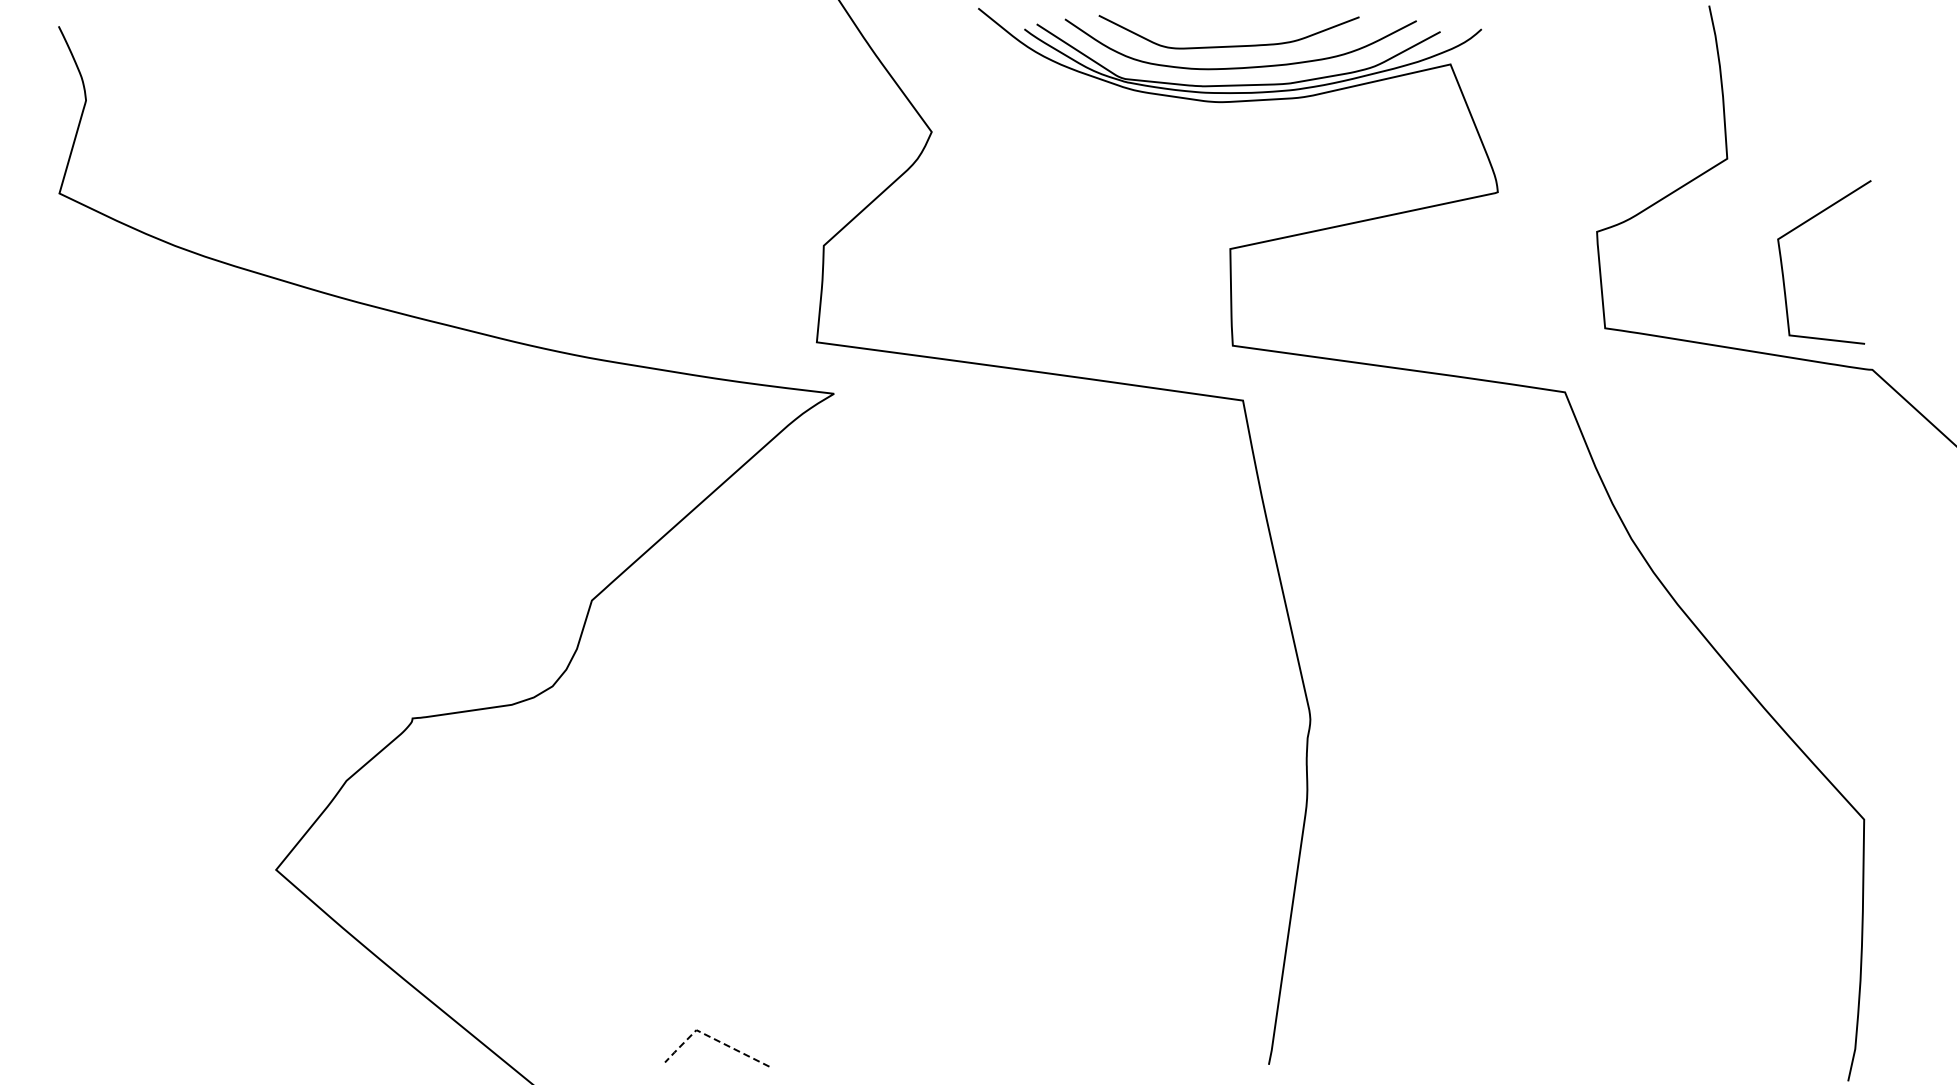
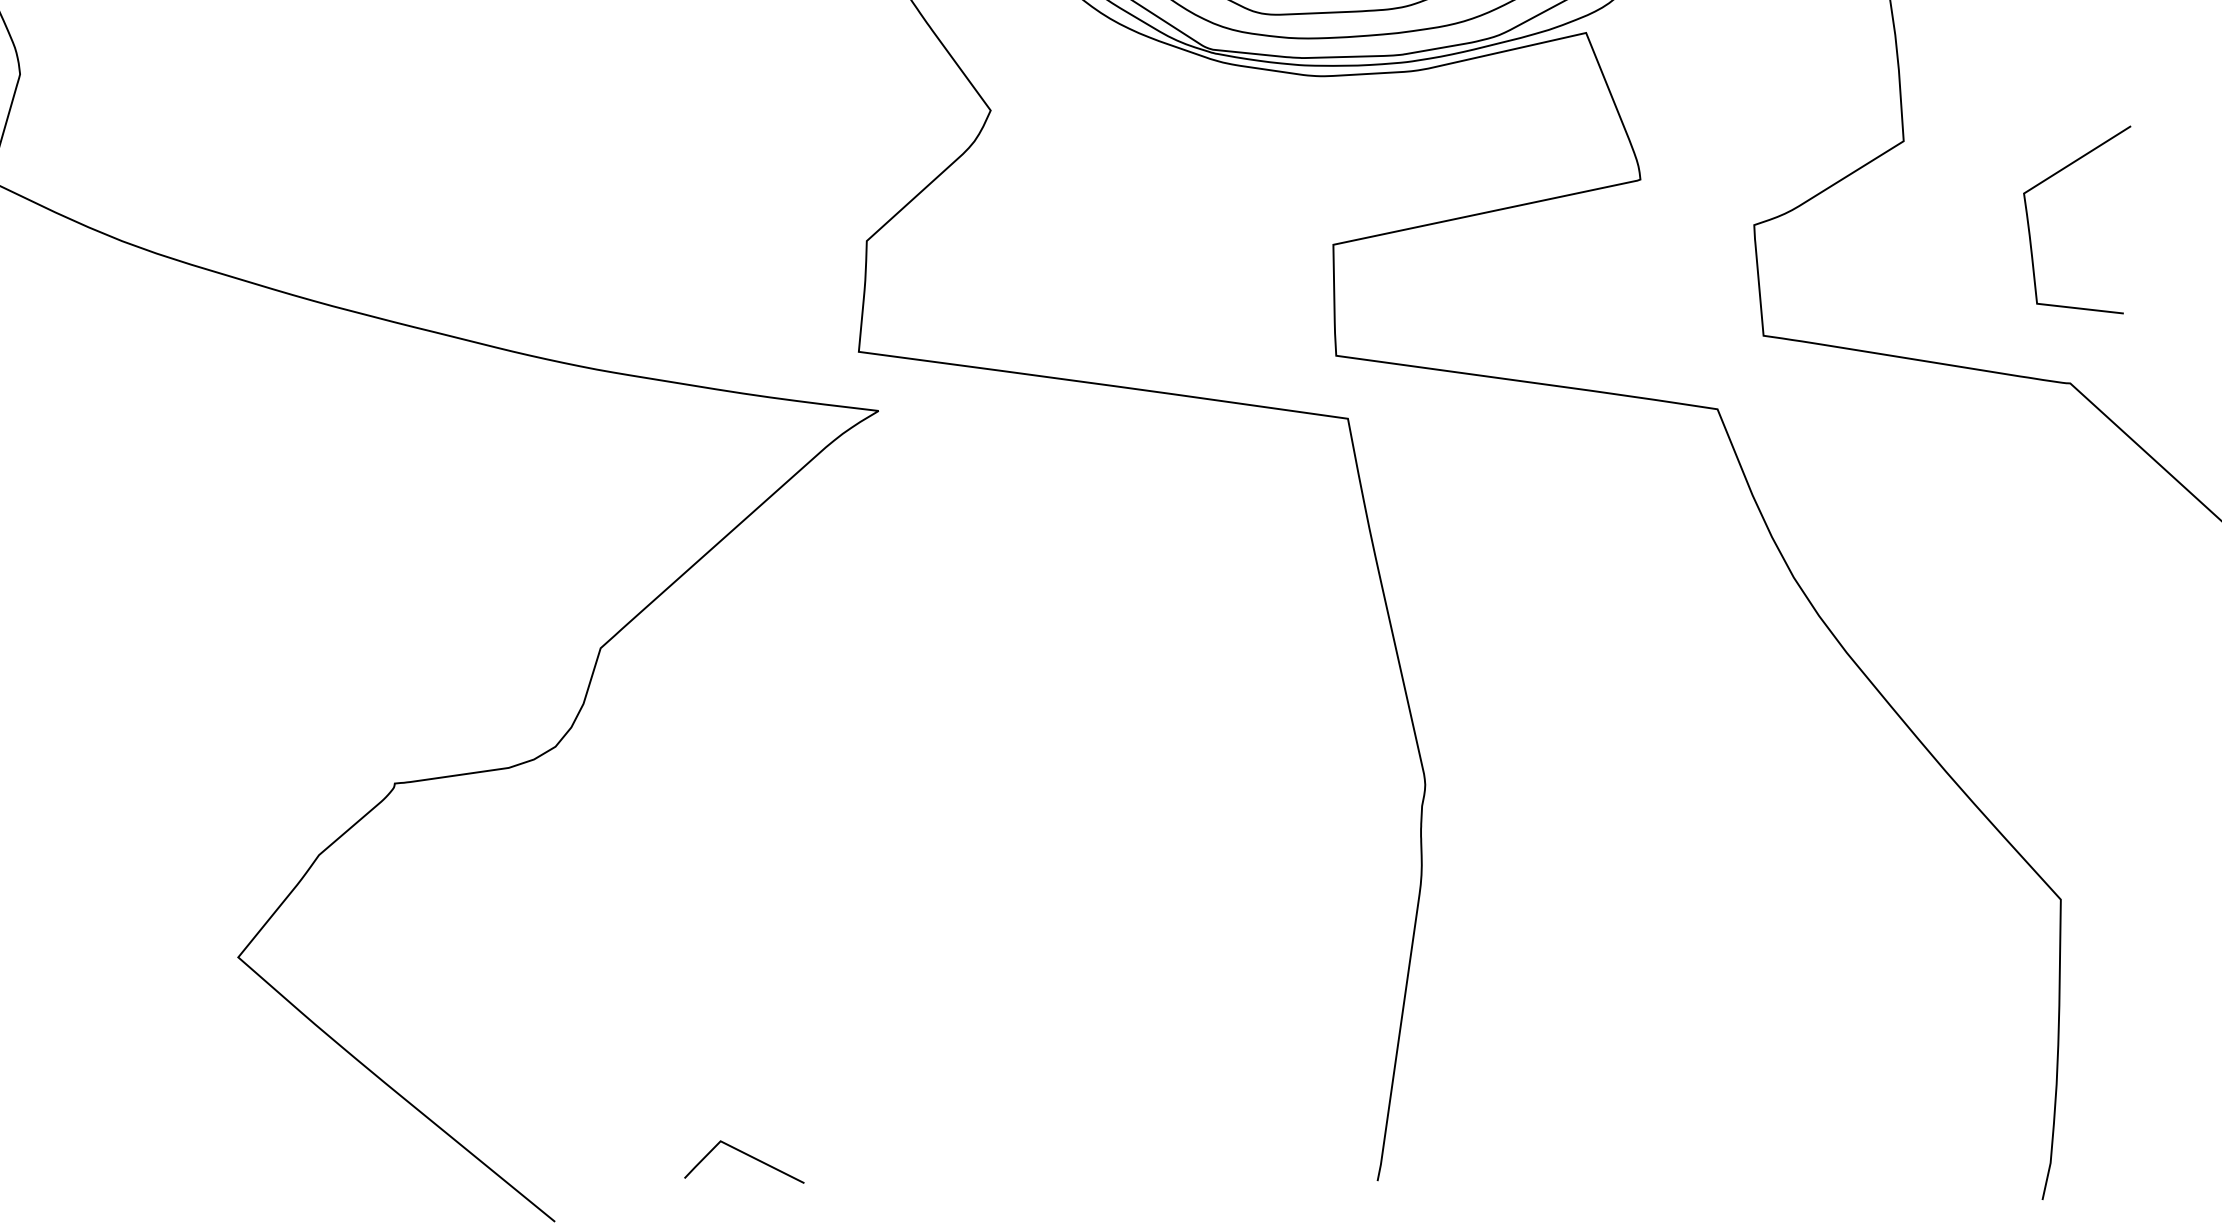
curve: (1783, 269) -> (2030, 228), moved
line: (711, 1037) -> (737, 1149), dashed -> solid

